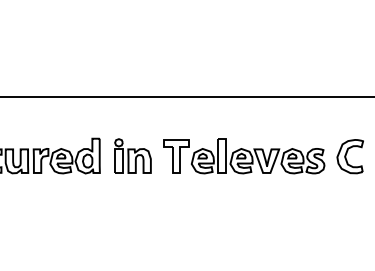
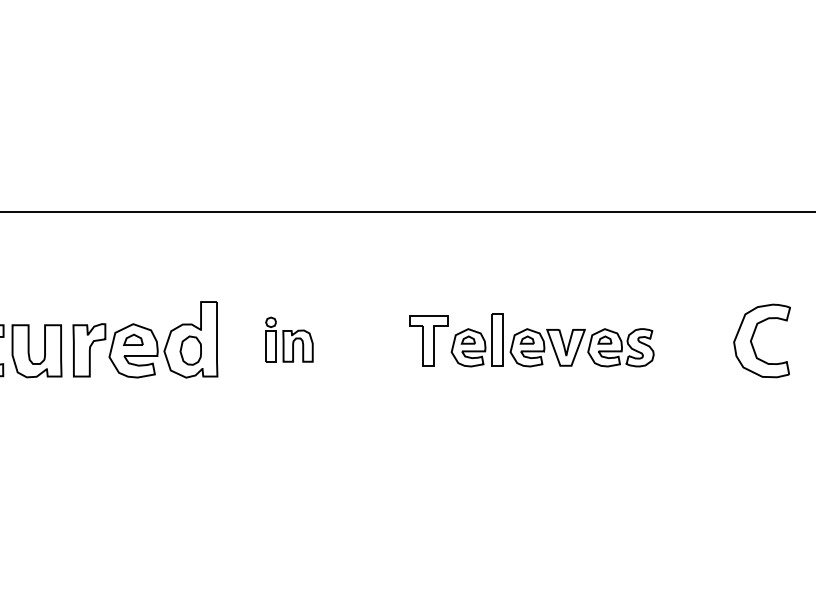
part: (132, 155) -> (288, 338), size x0.6
part: (244, 156) -> (532, 340), size x0.7

